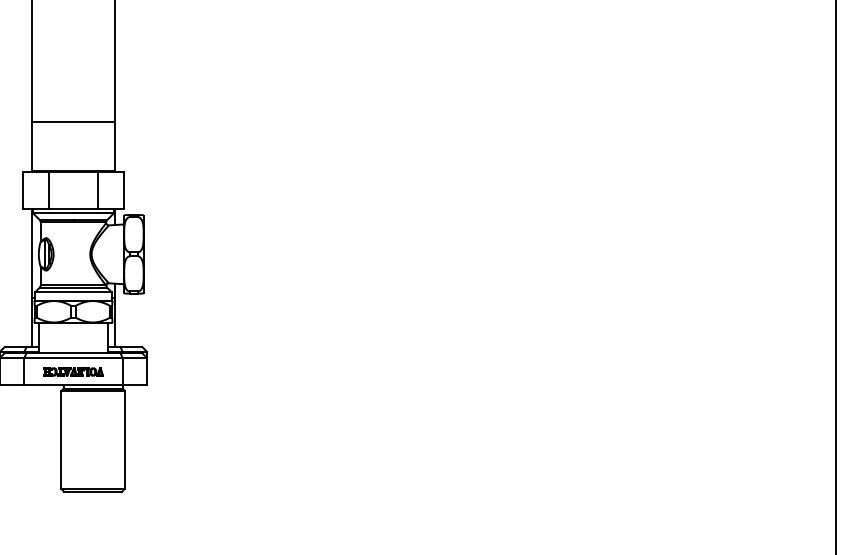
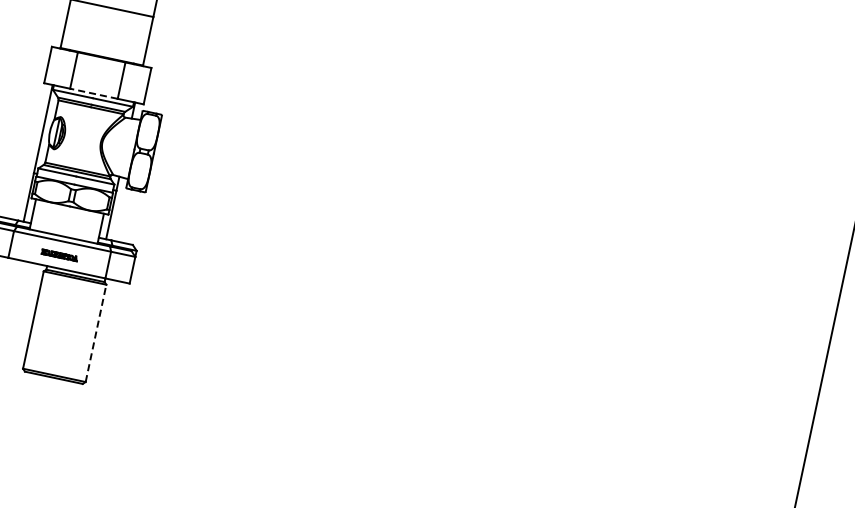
line: (73, 208) -> (94, 93), solid -> dashed
part: (73, 371) -> (59, 254), size x0.6
line: (124, 439) -> (95, 332), solid -> dashed

